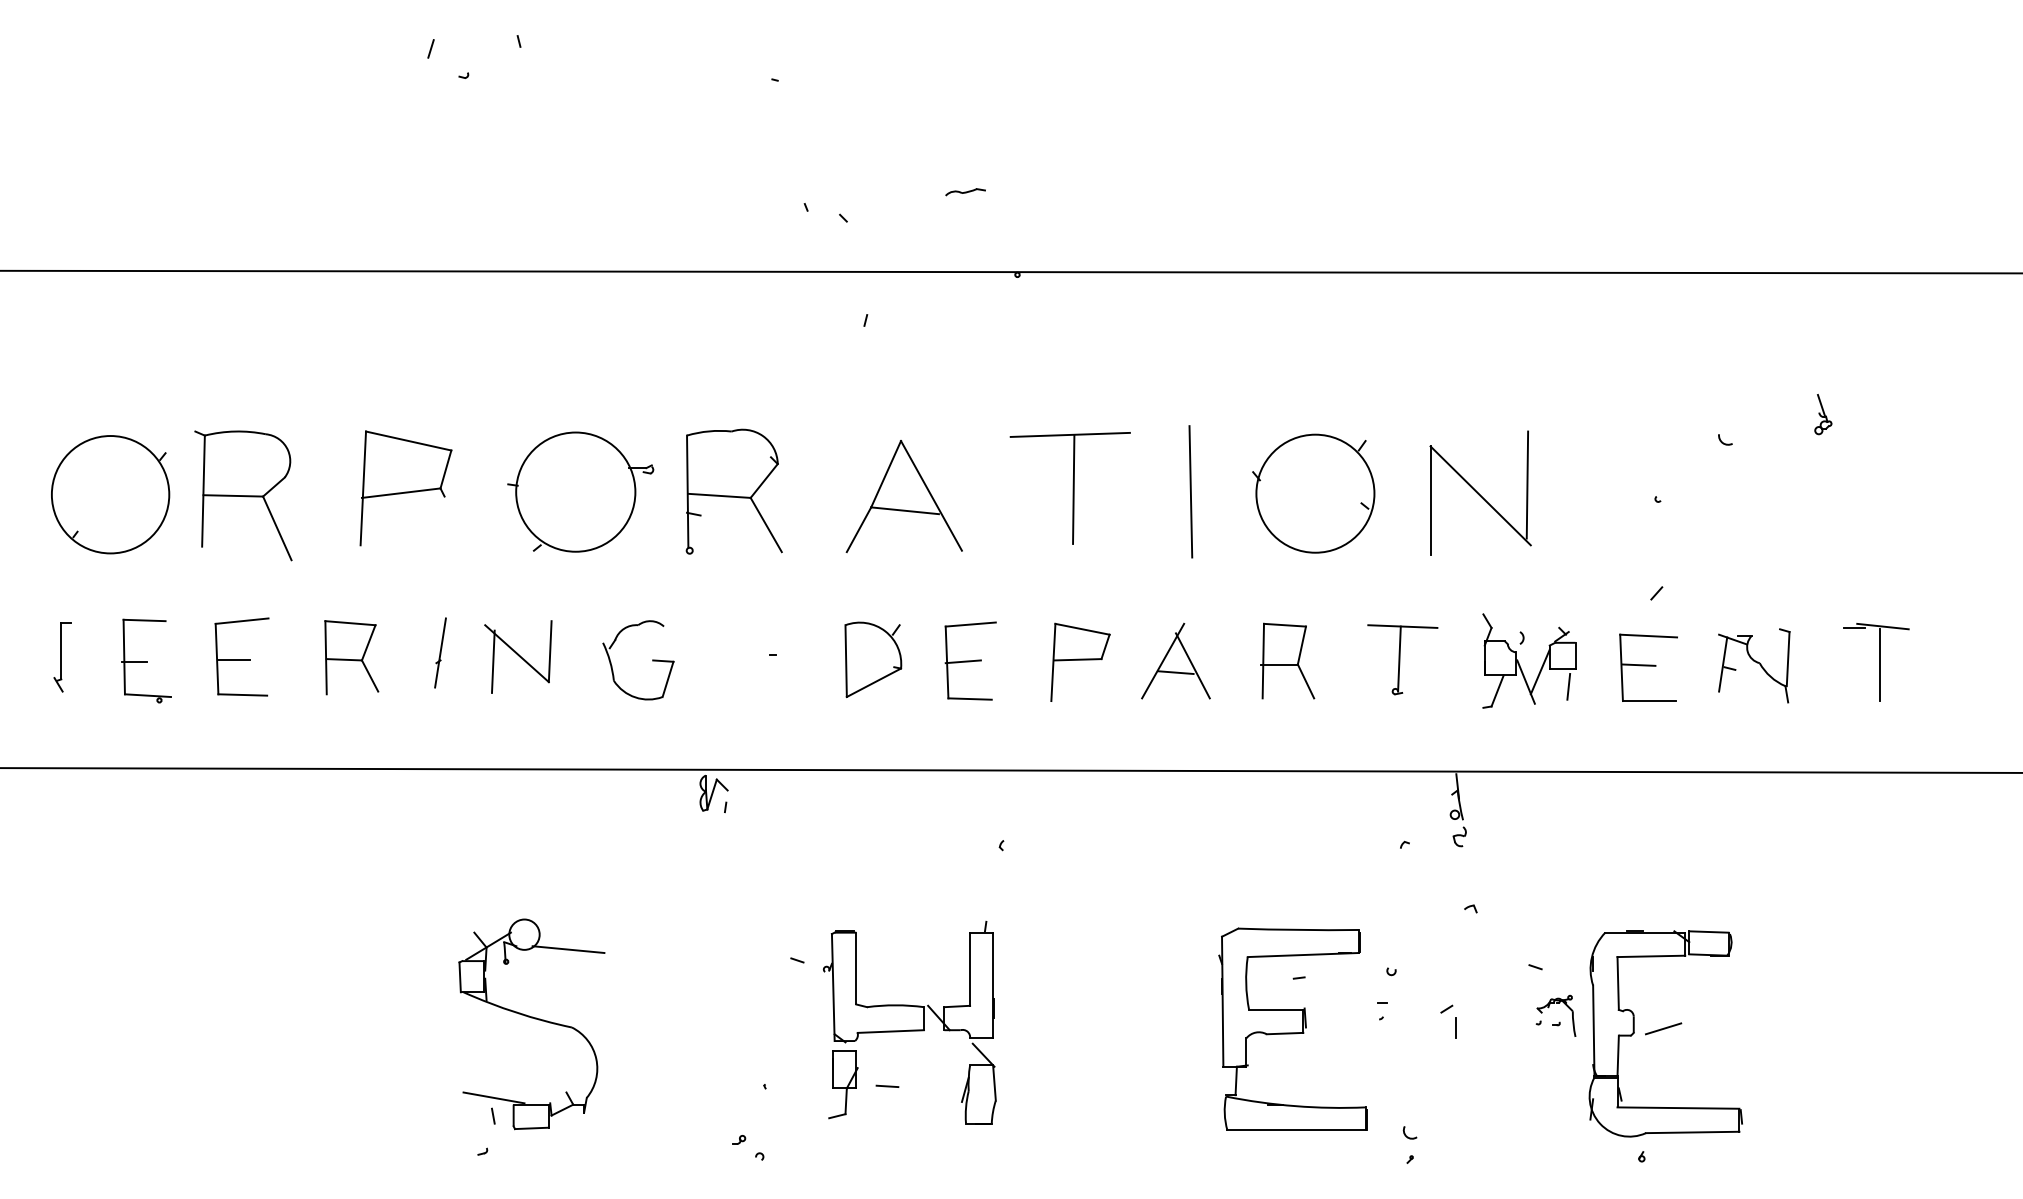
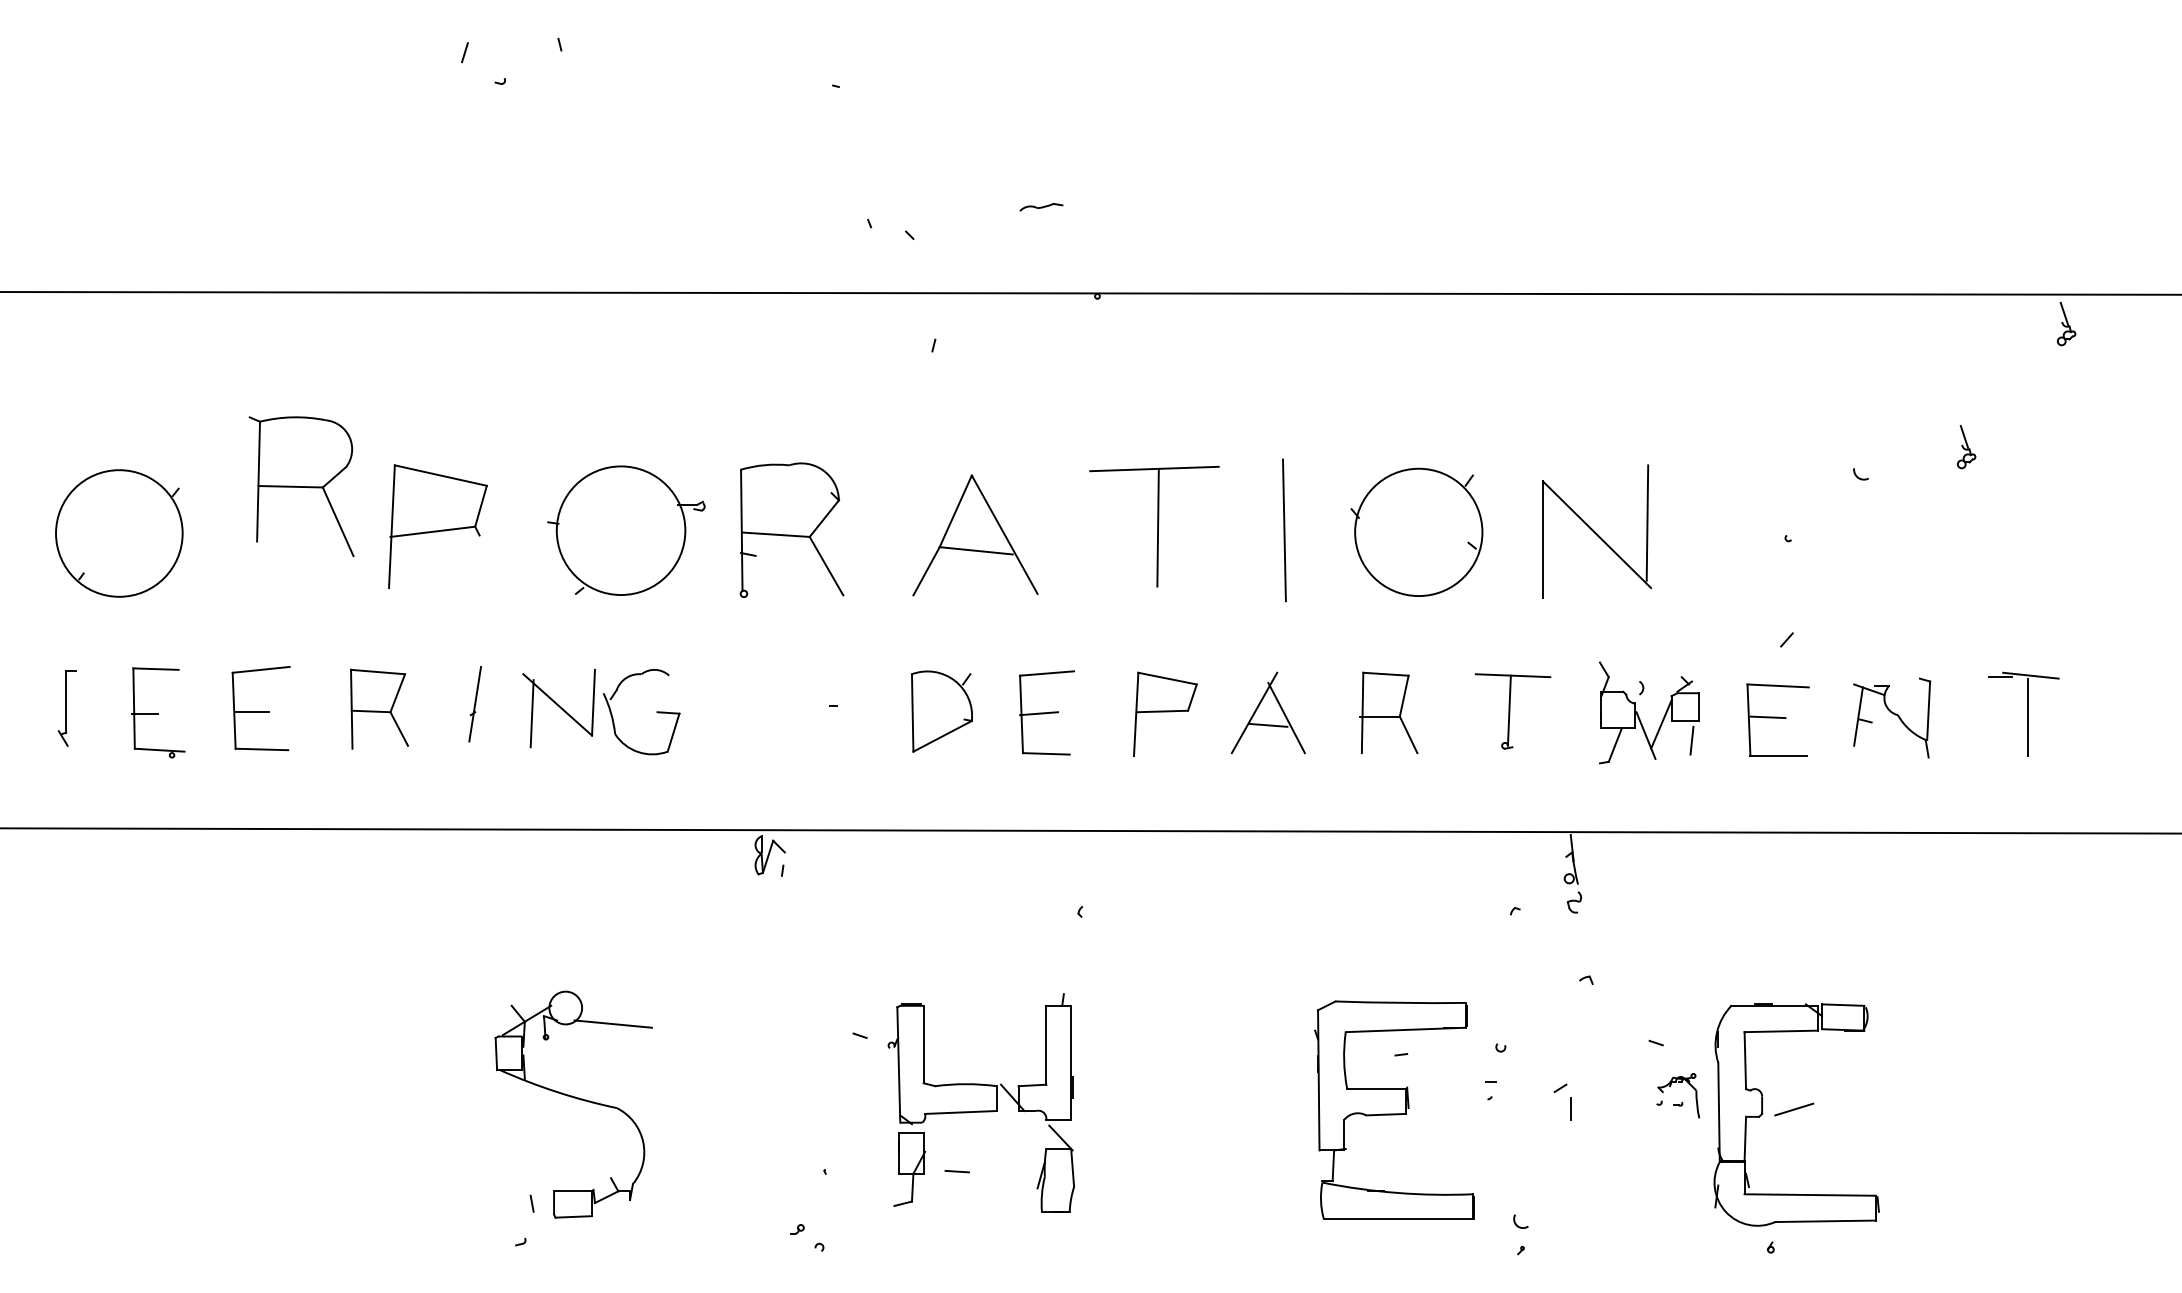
part: (1915, 300) -> (2066, 324), added
part: (243, 495) -> (301, 486), moved
part: (652, 660) -> (656, 712), moved
line: (493, 1097) -> (532, 1183), removed

